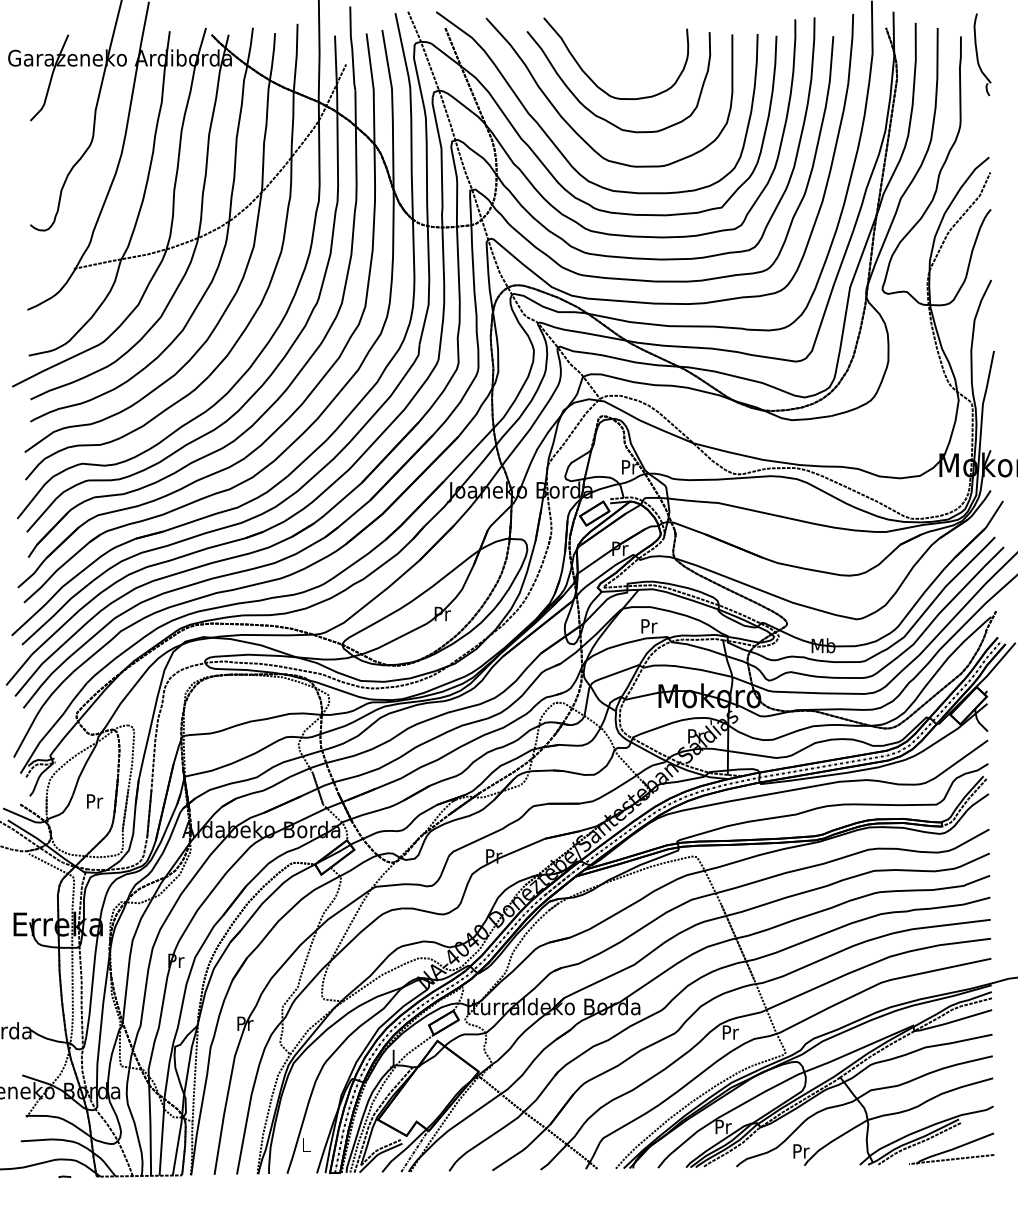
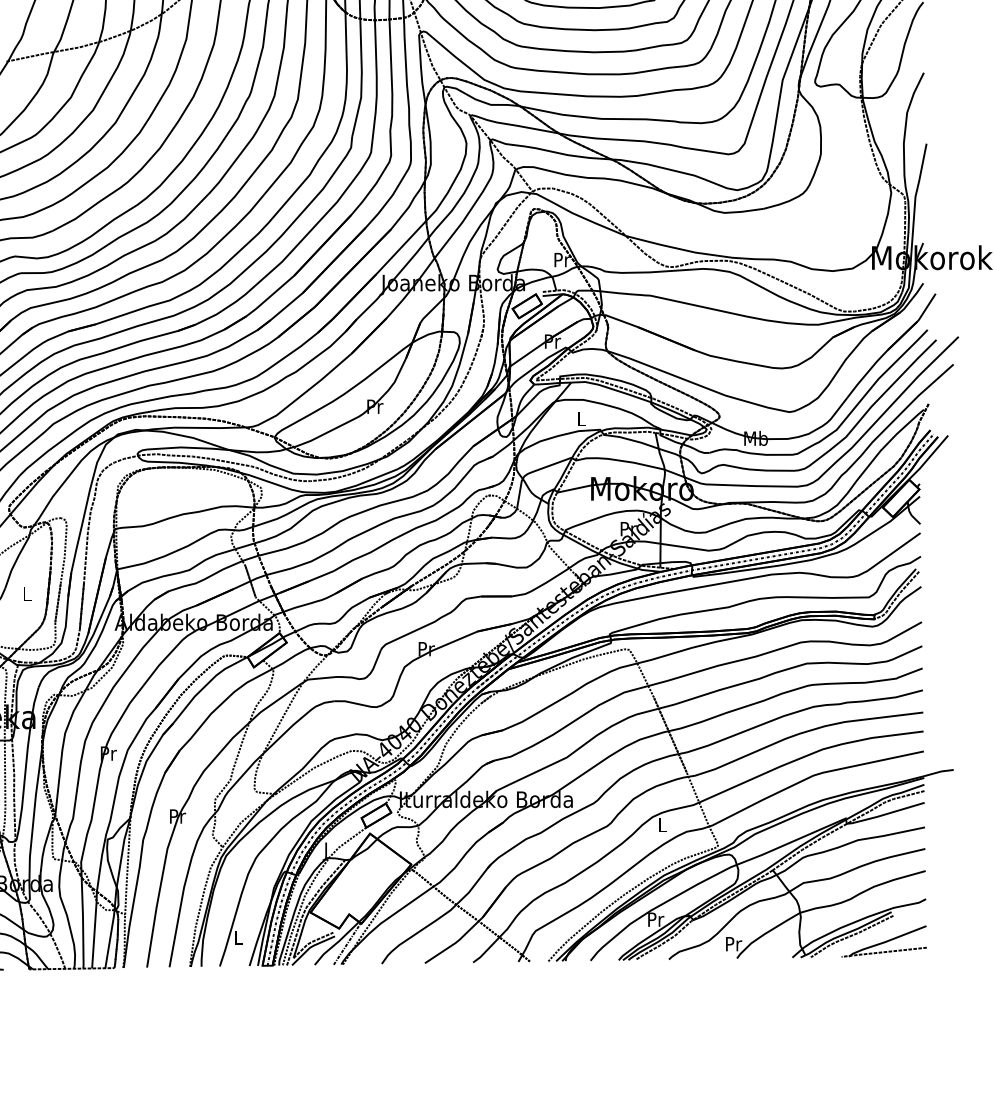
text: (649, 626) -> (582, 419), Pr -> L
text: (95, 801) -> (28, 594), Pr -> L
text: (730, 1032) -> (663, 825), Pr -> L

